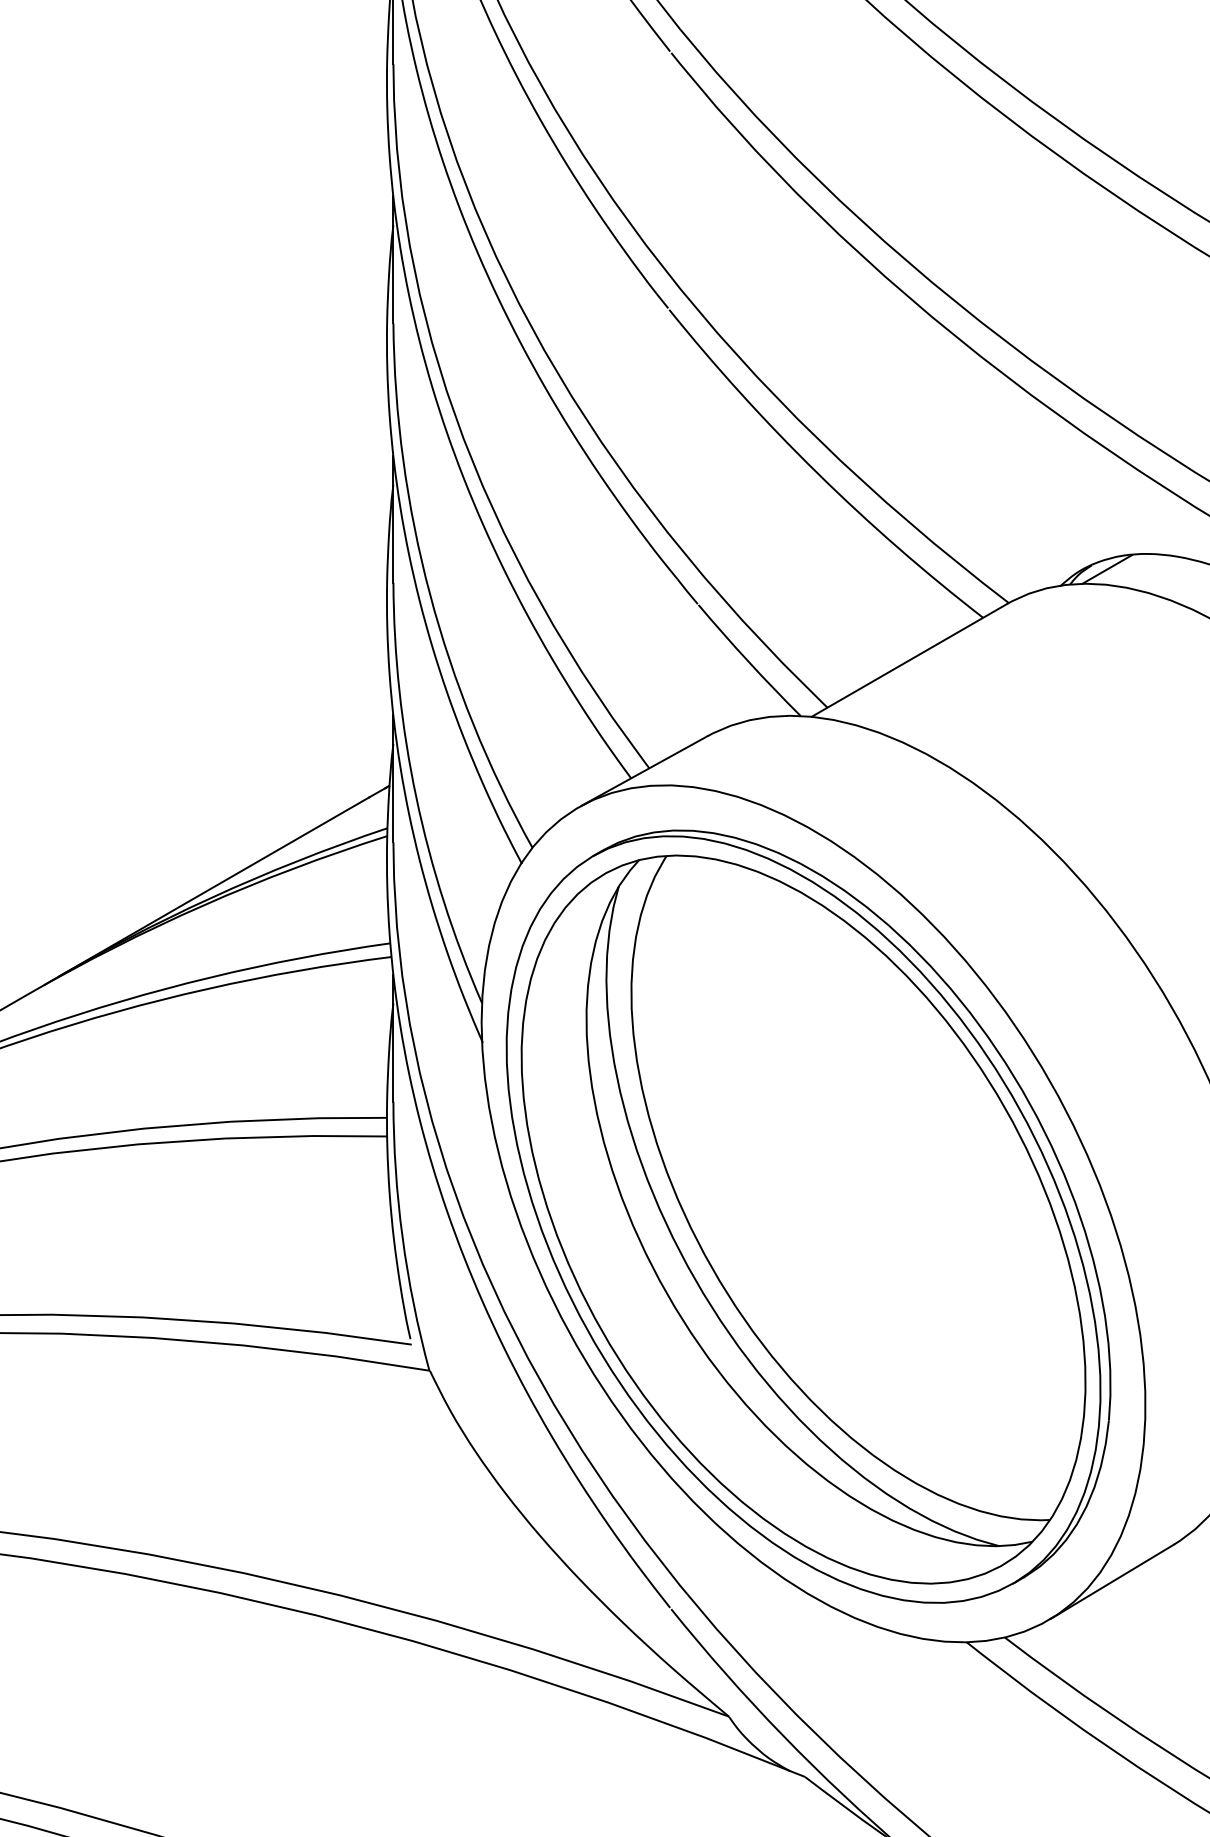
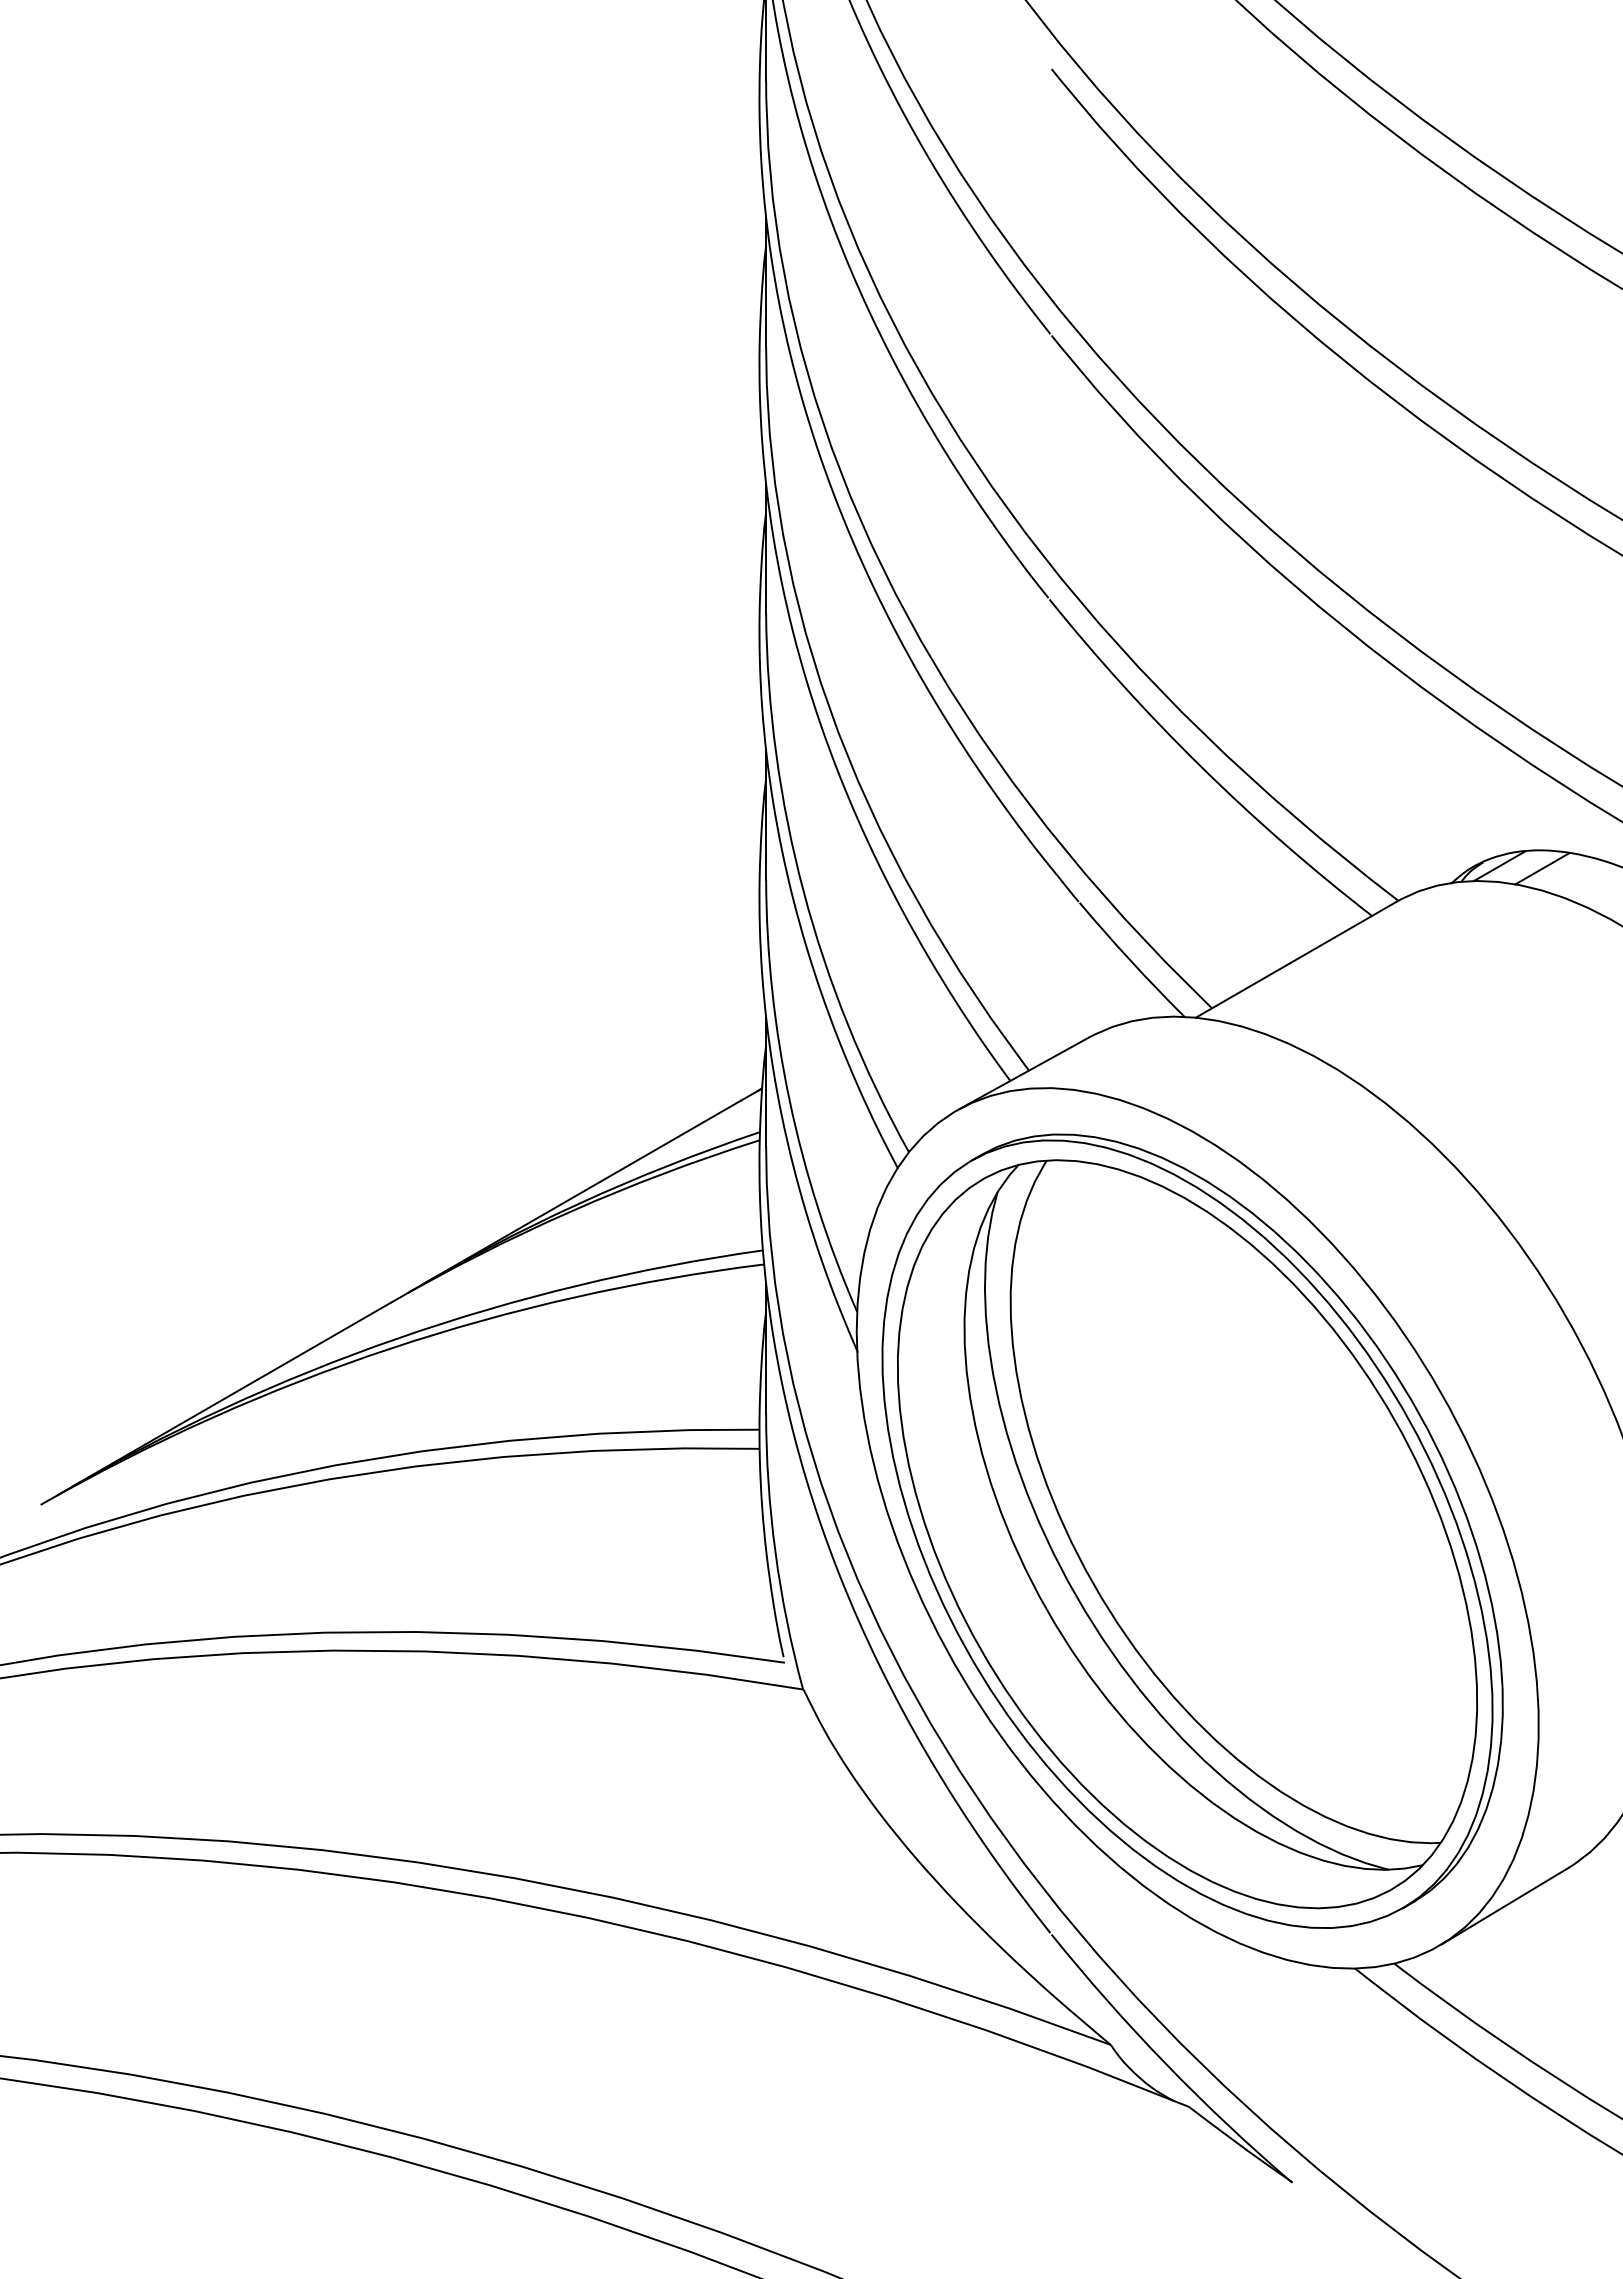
line: (1149, 571) -> (1542, 868), added

